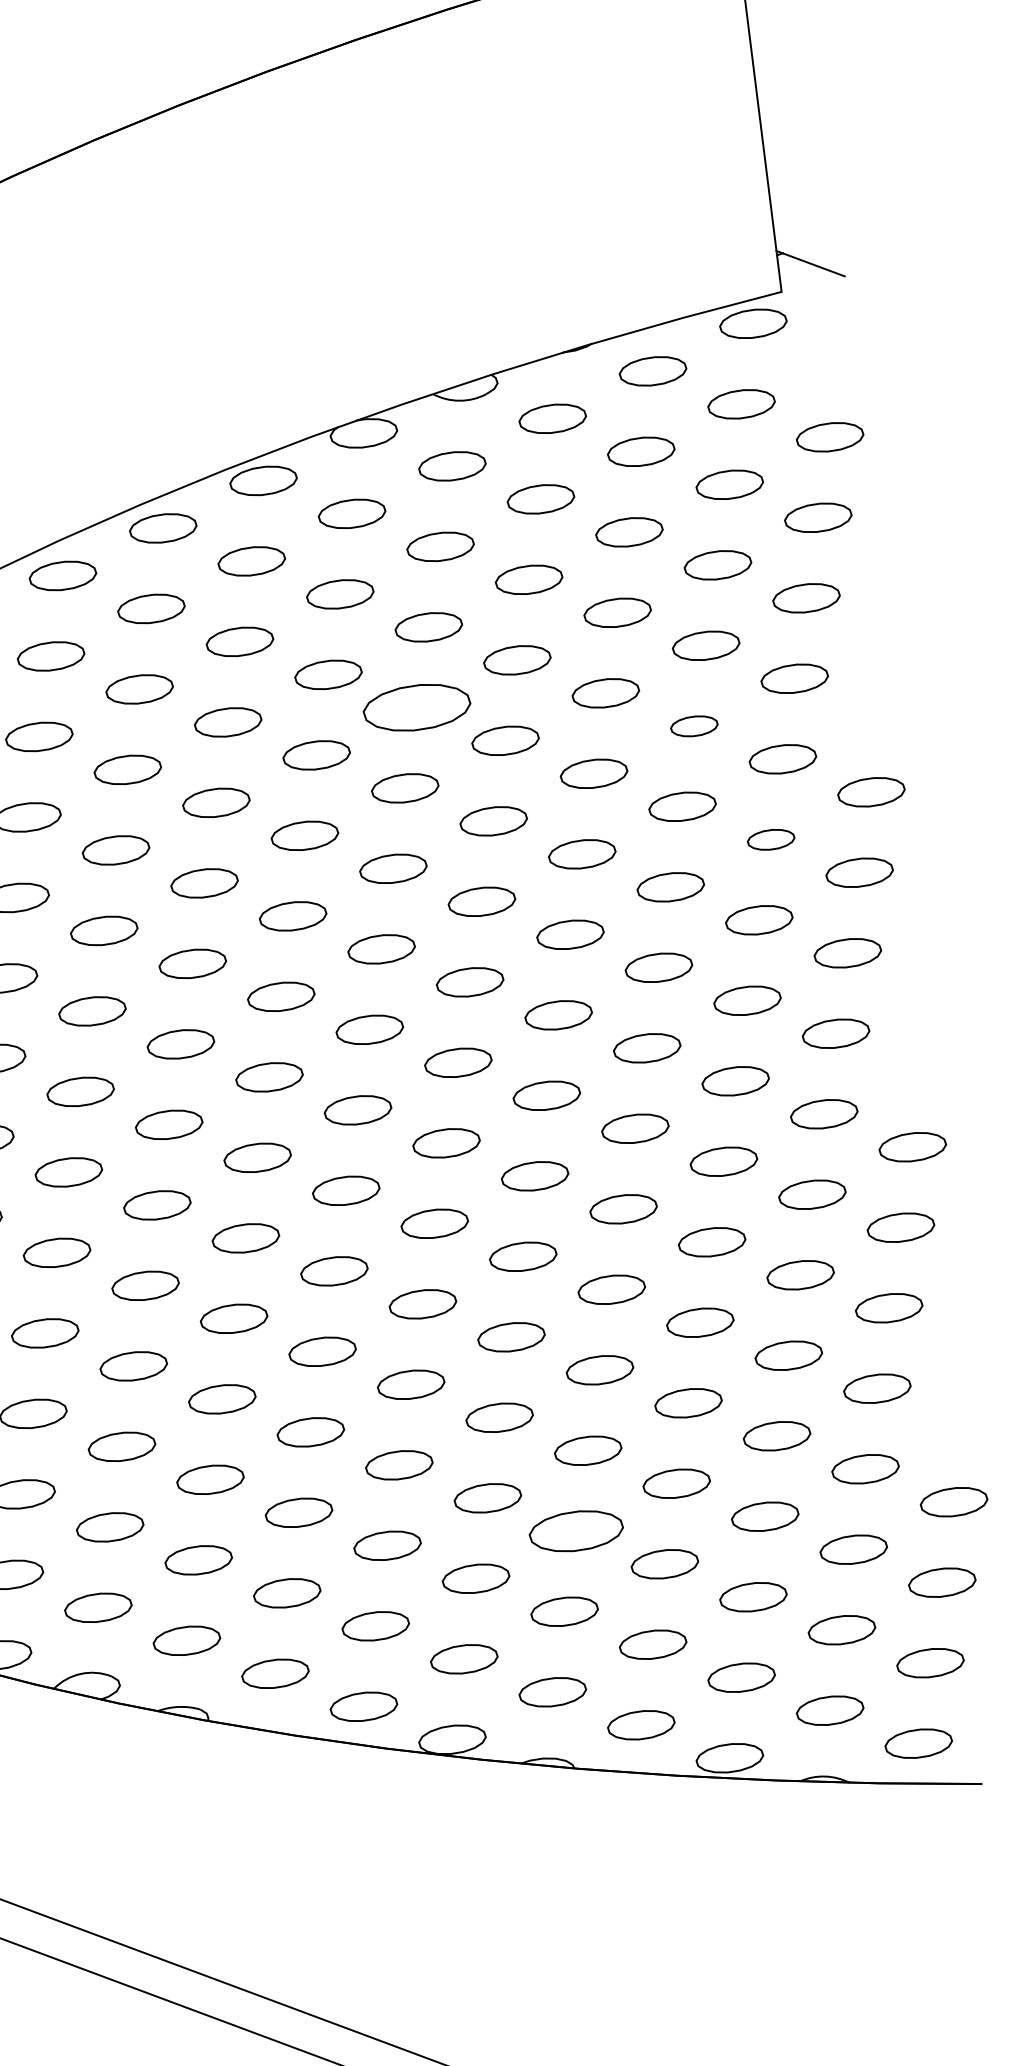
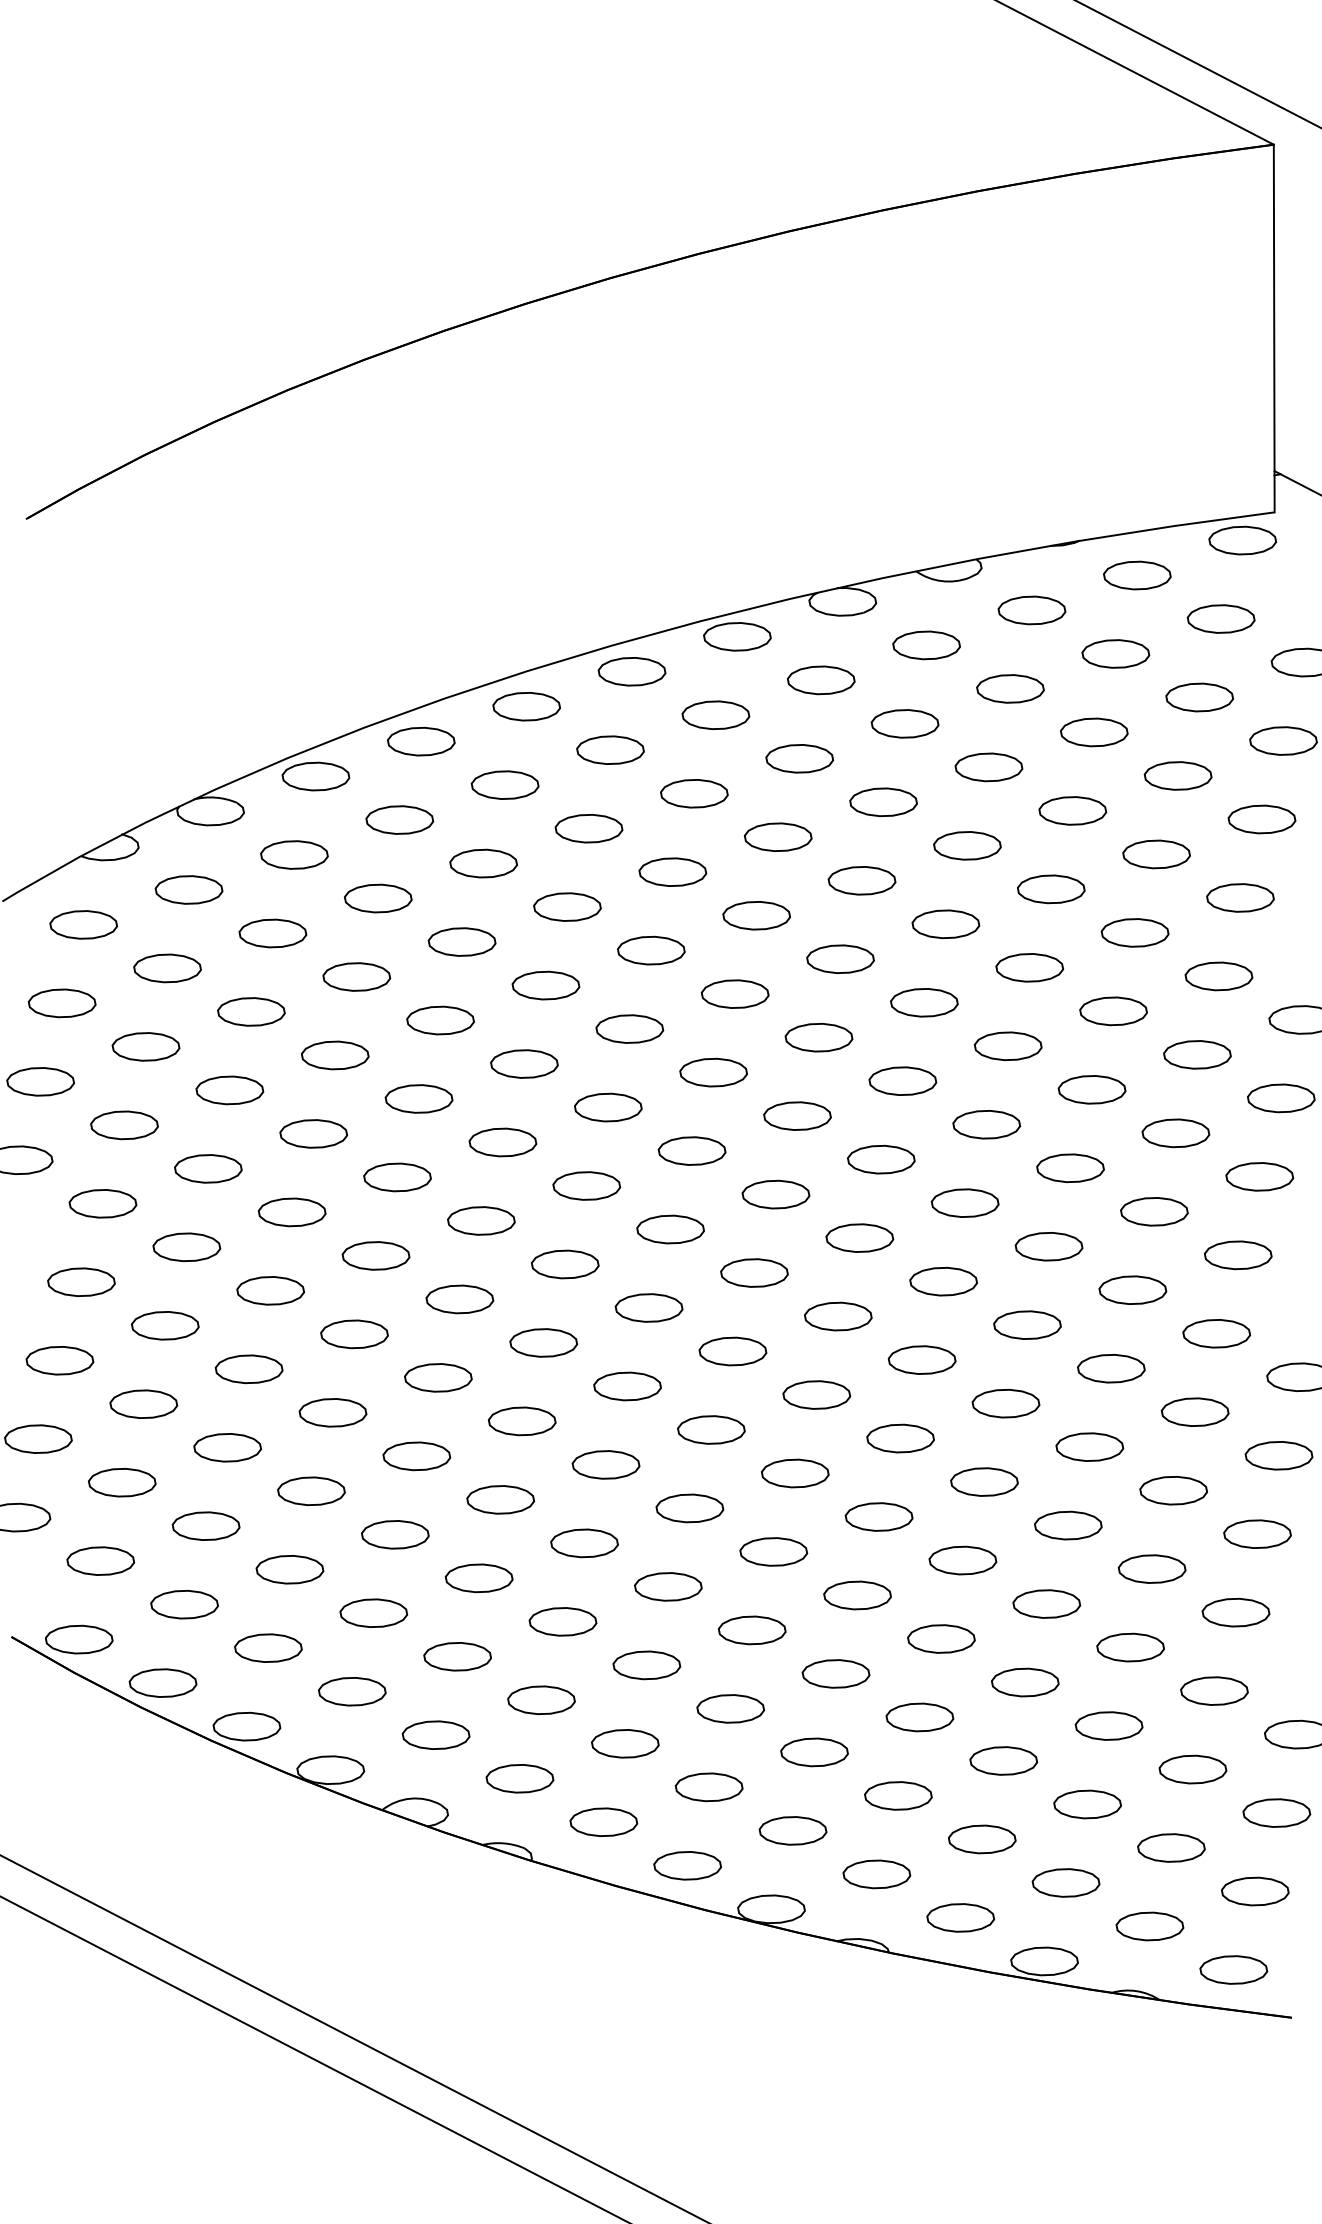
part: (416, 707) -> (861, 880), size x0.62
part: (693, 726) -> (1134, 932), size x1.43
part: (771, 839) -> (1197, 1054), size x1.43
part: (576, 1531) -> (919, 1717), size x0.71

